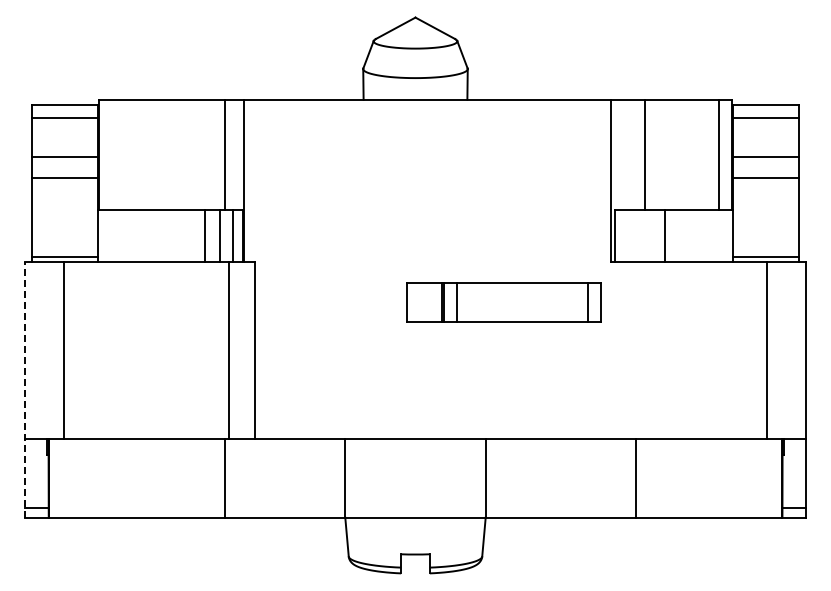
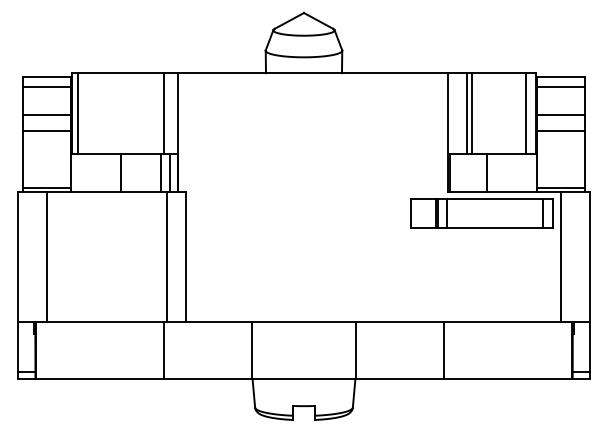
line: (106, 154) -> (77, 113), added
line: (637, 154) -> (466, 113), added
line: (205, 235) -> (121, 172), moved
part: (503, 302) -> (481, 213), moved
line: (24, 389) -> (17, 285), dashed -> solid
line: (636, 478) -> (443, 350), moved

